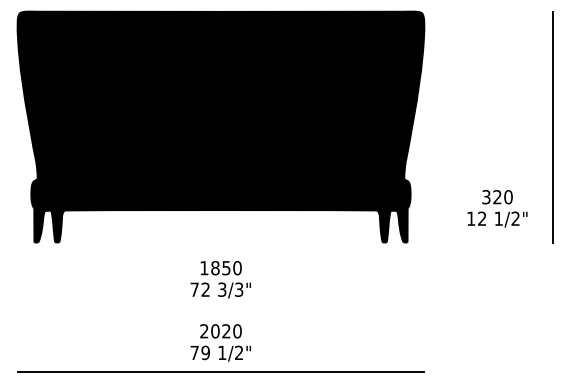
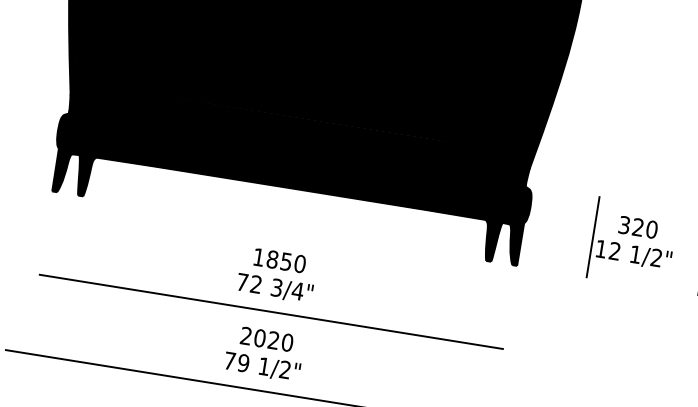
line: (463, 210) -> (593, 237), added
text: (238, 289) -> (297, 290), 3/3" -> 3/4"
line: (220, 309) -> (270, 312), added

